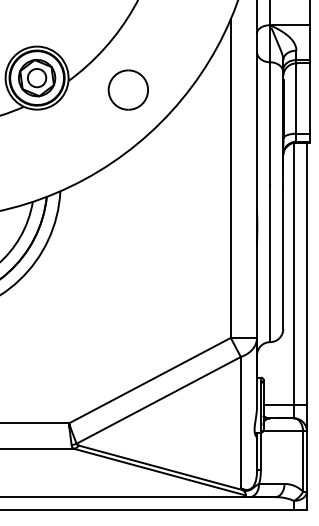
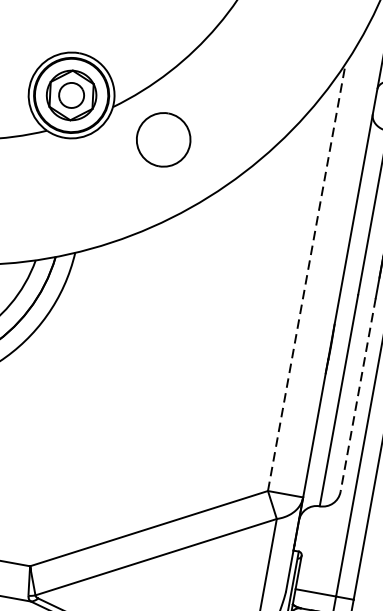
part: (127, 89) -> (162, 138), moved
line: (230, 177) -> (306, 275), solid -> dashed
line: (283, 257) -> (358, 396), solid -> dashed

